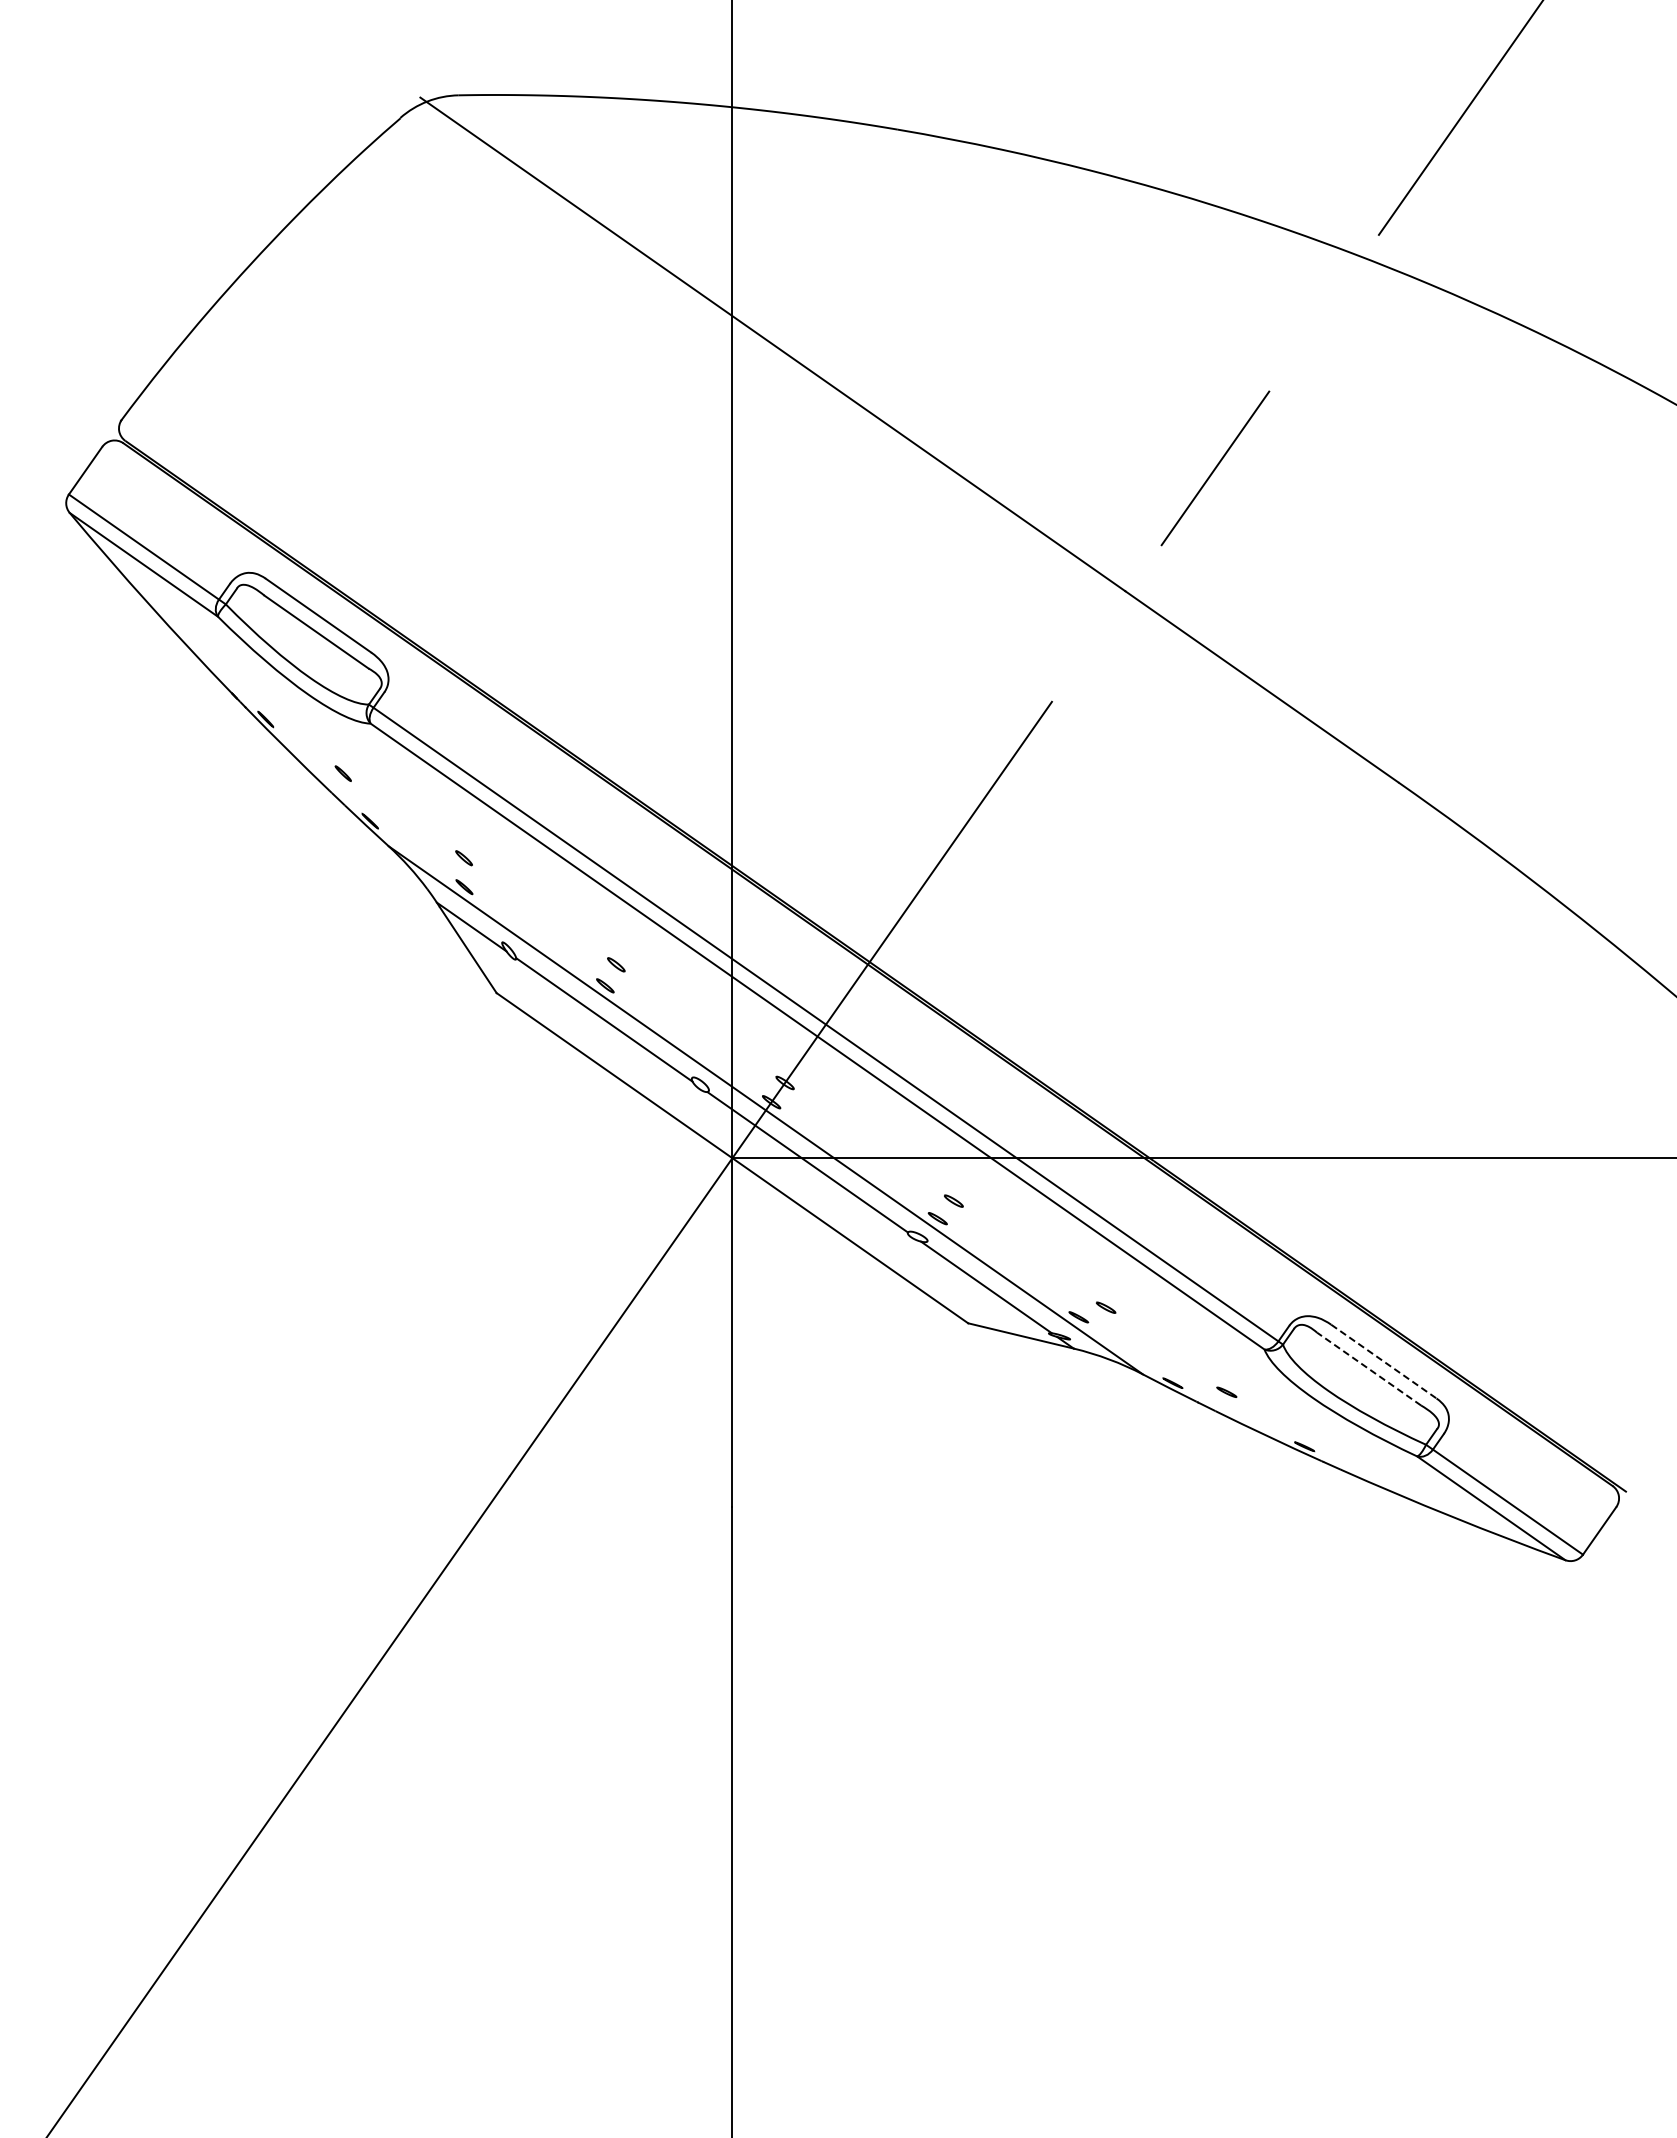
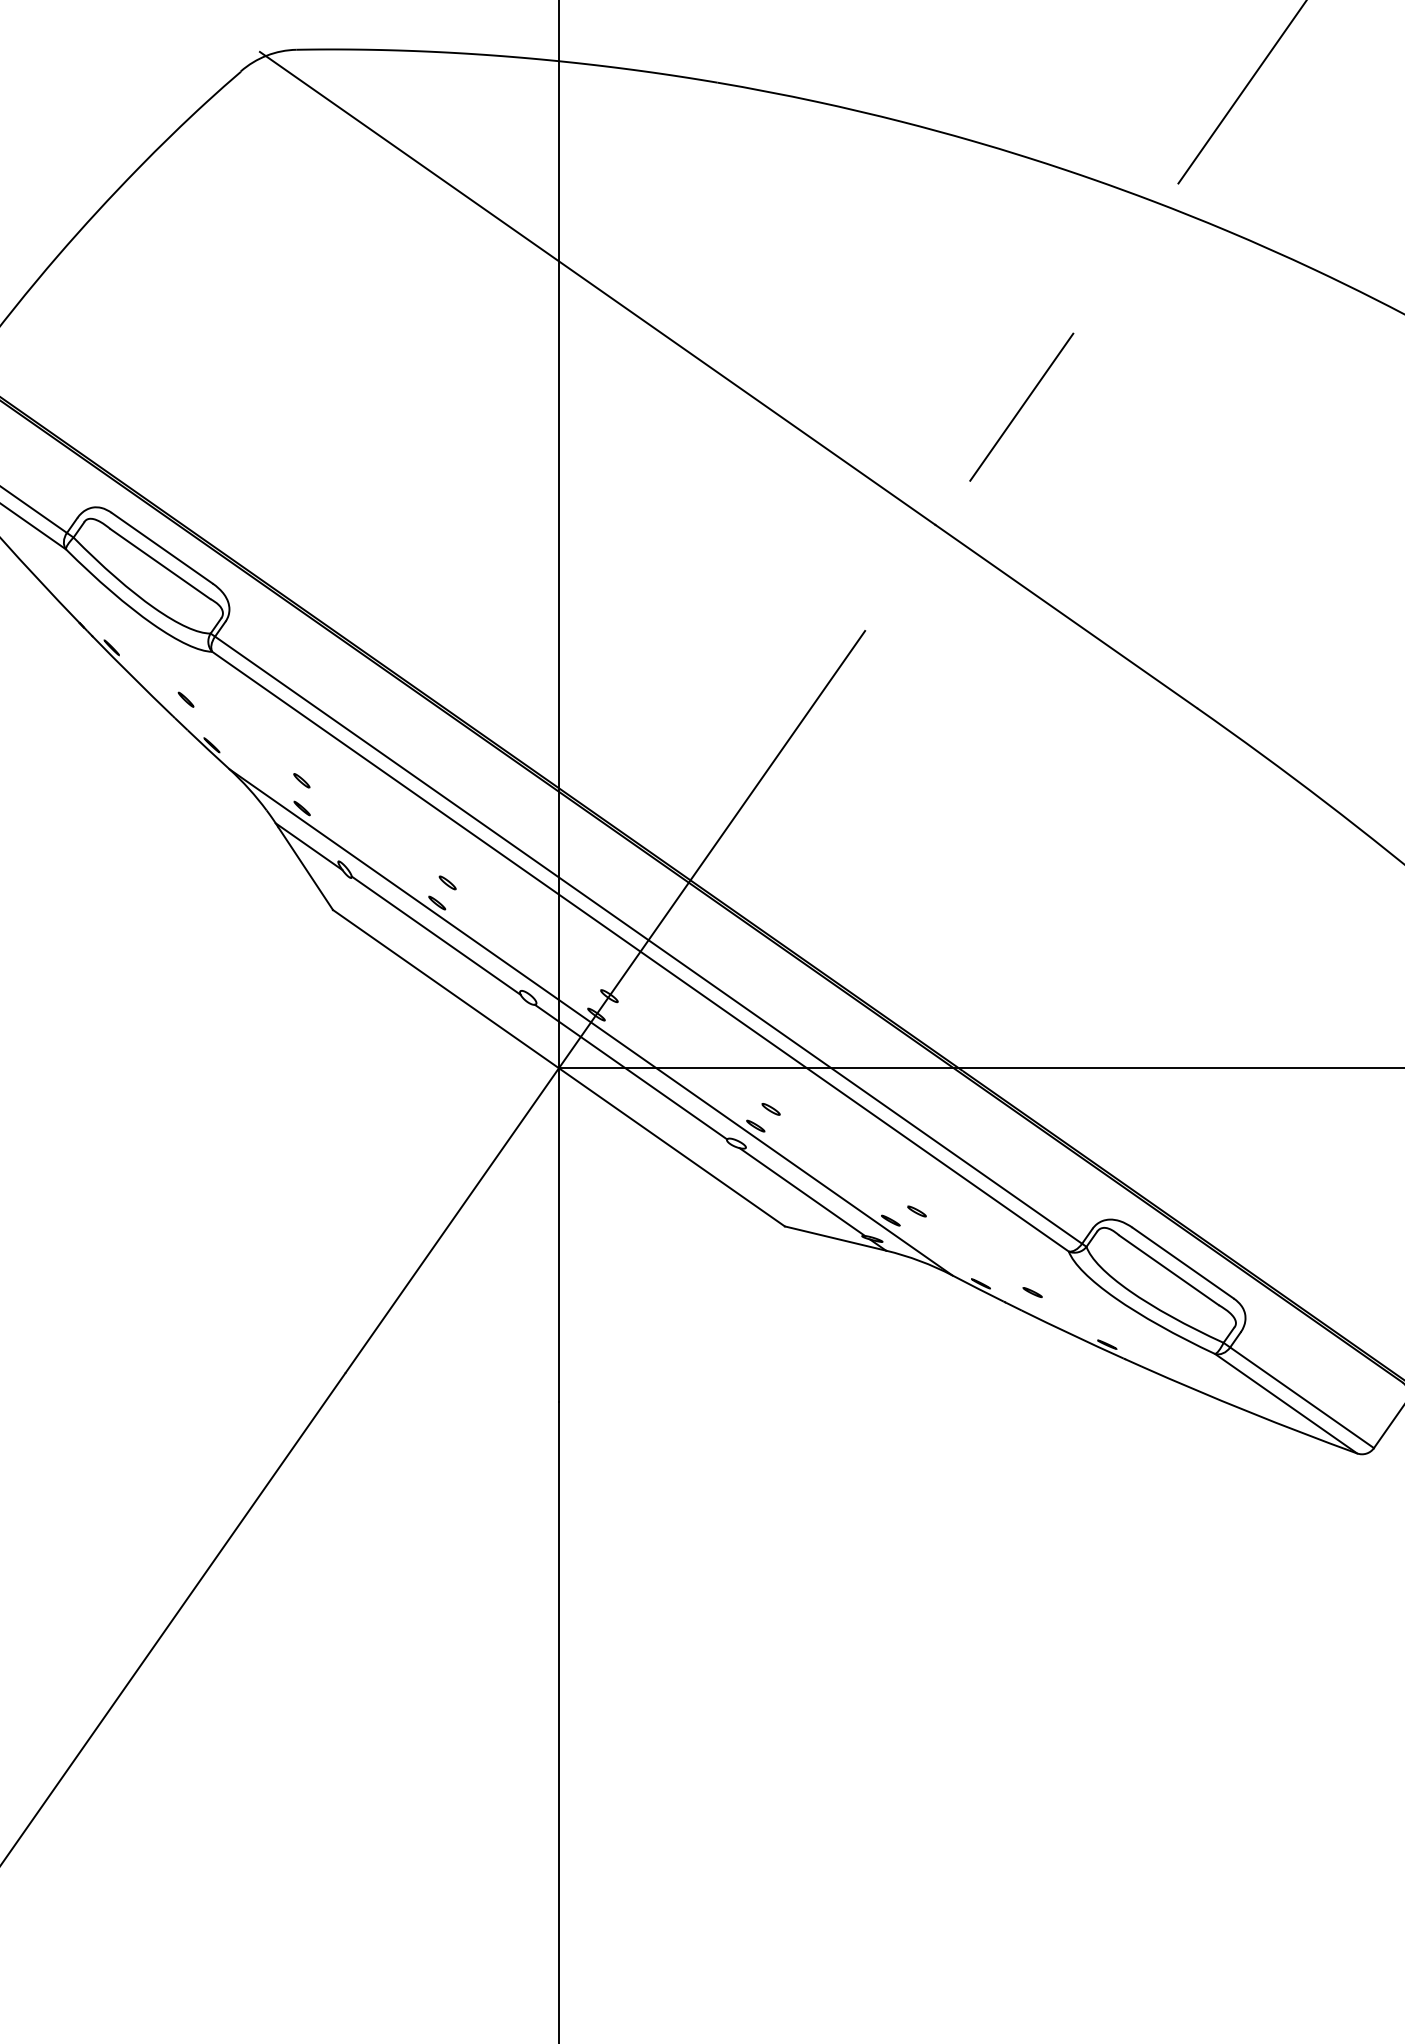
line: (1384, 1361) -> (1183, 1263), dashed -> solid
line: (1368, 1368) -> (1168, 1269), dashed -> solid

